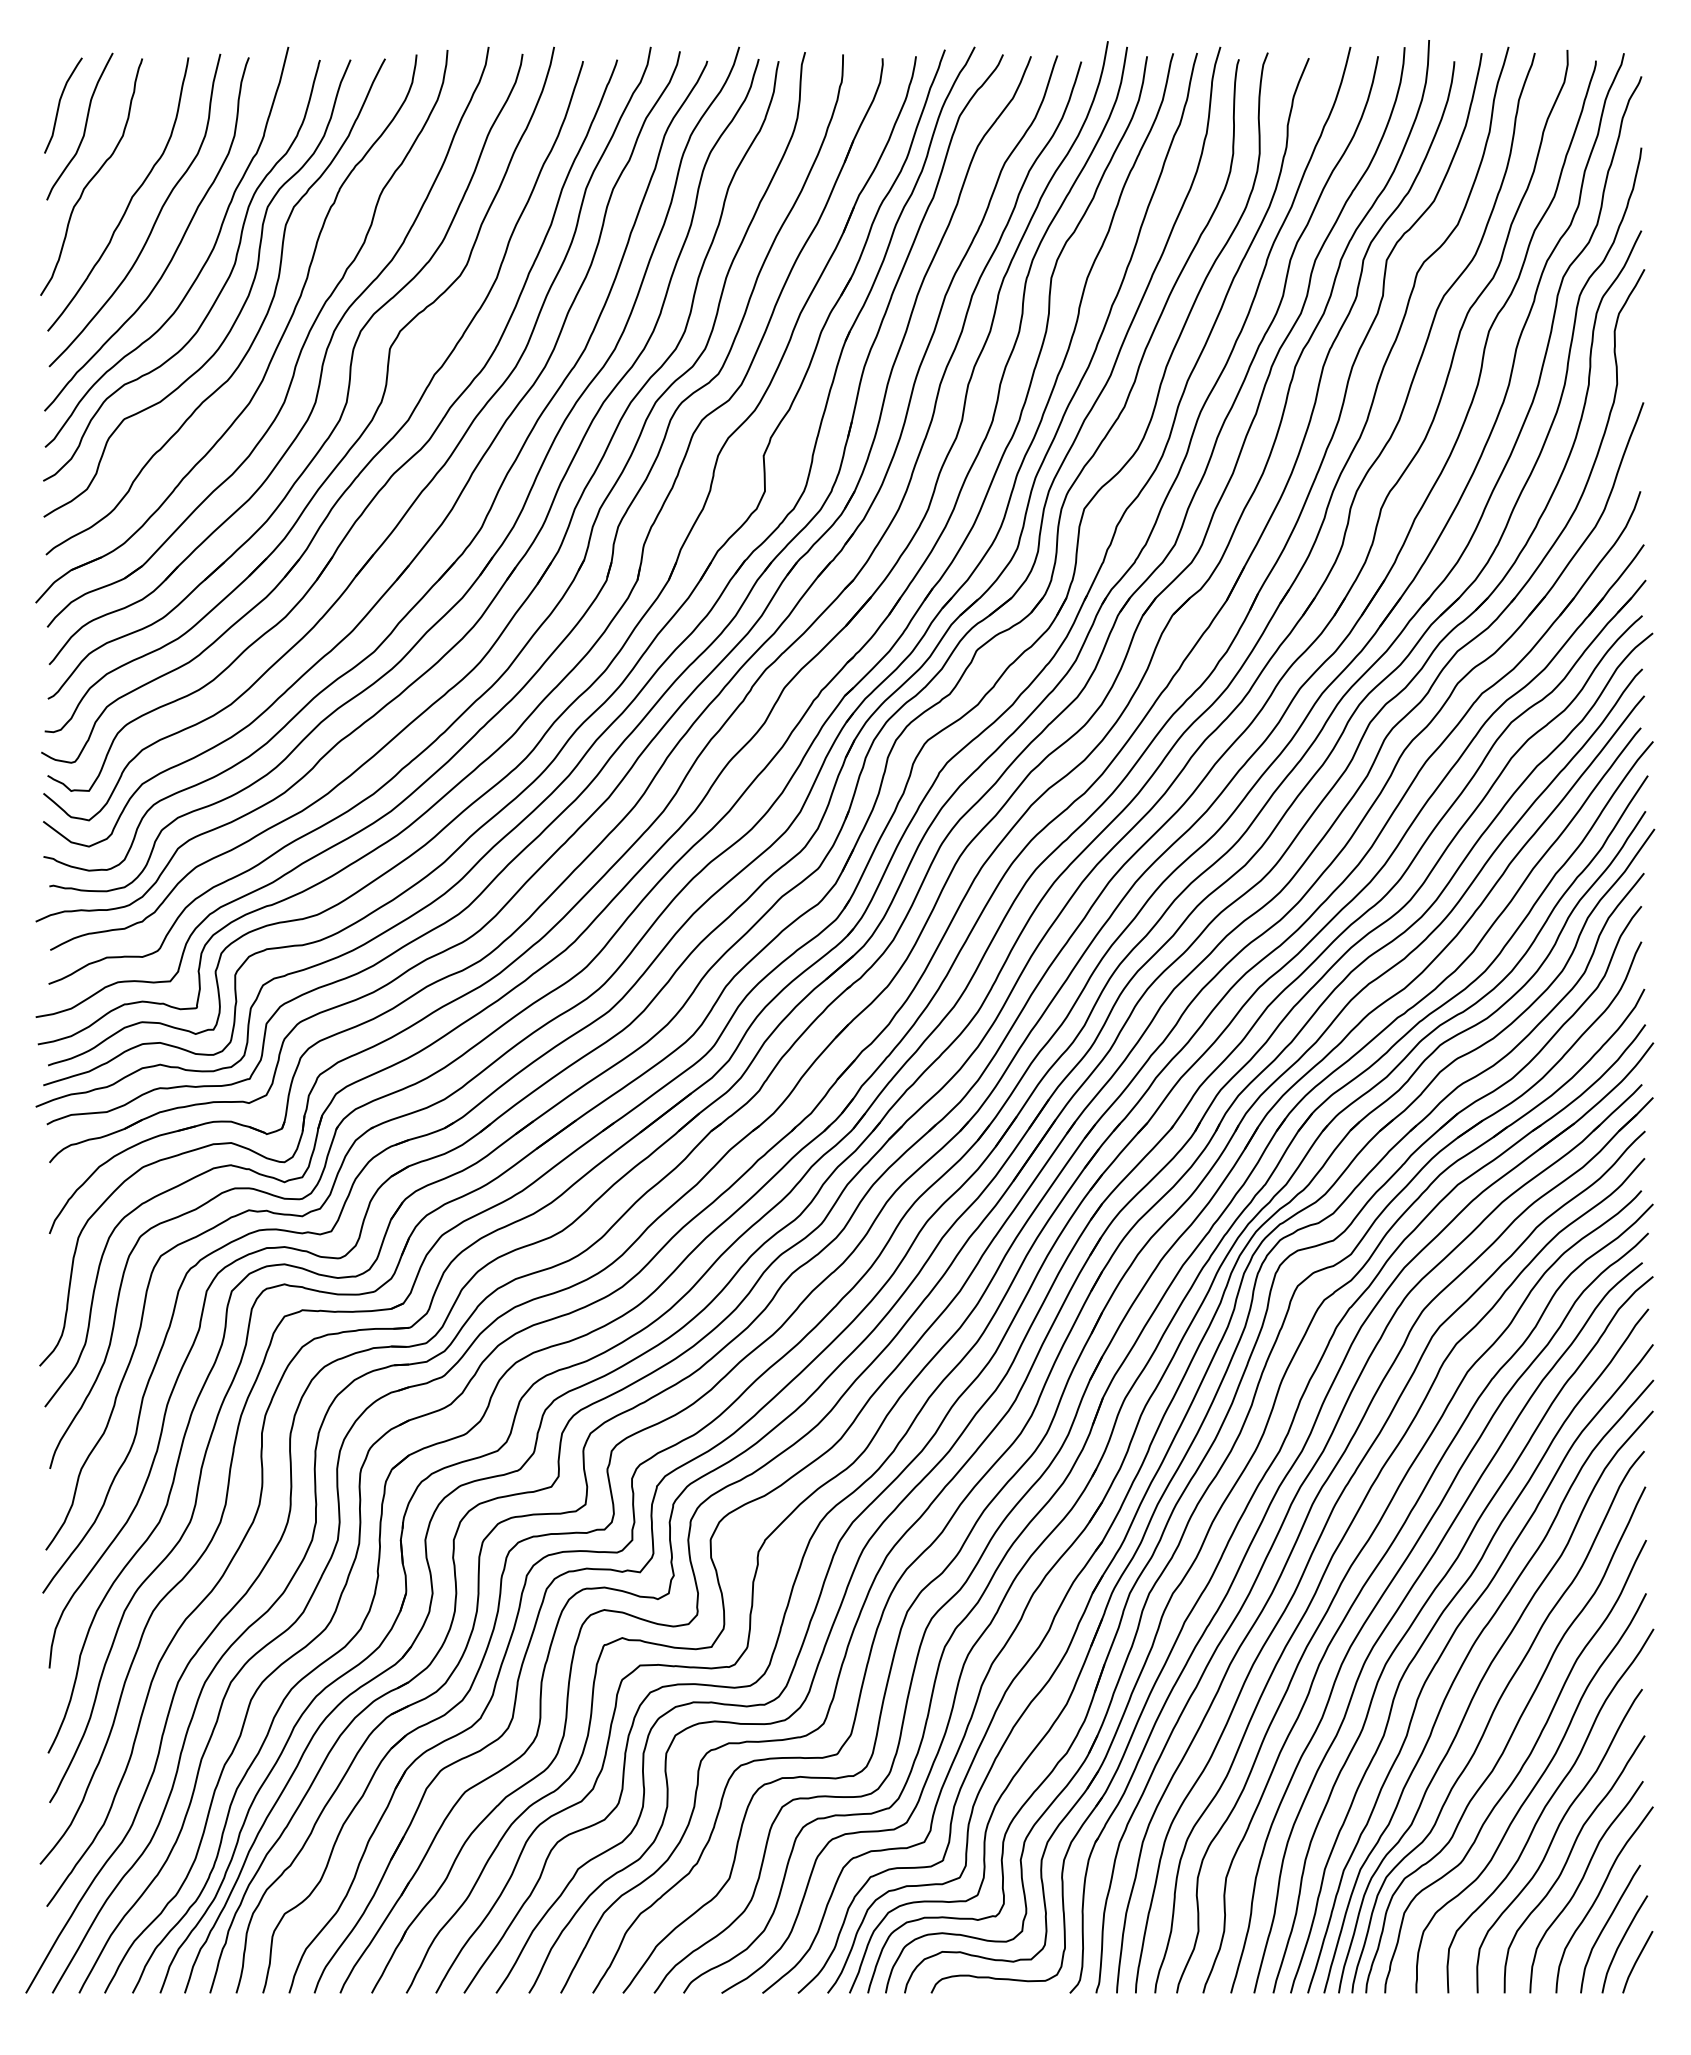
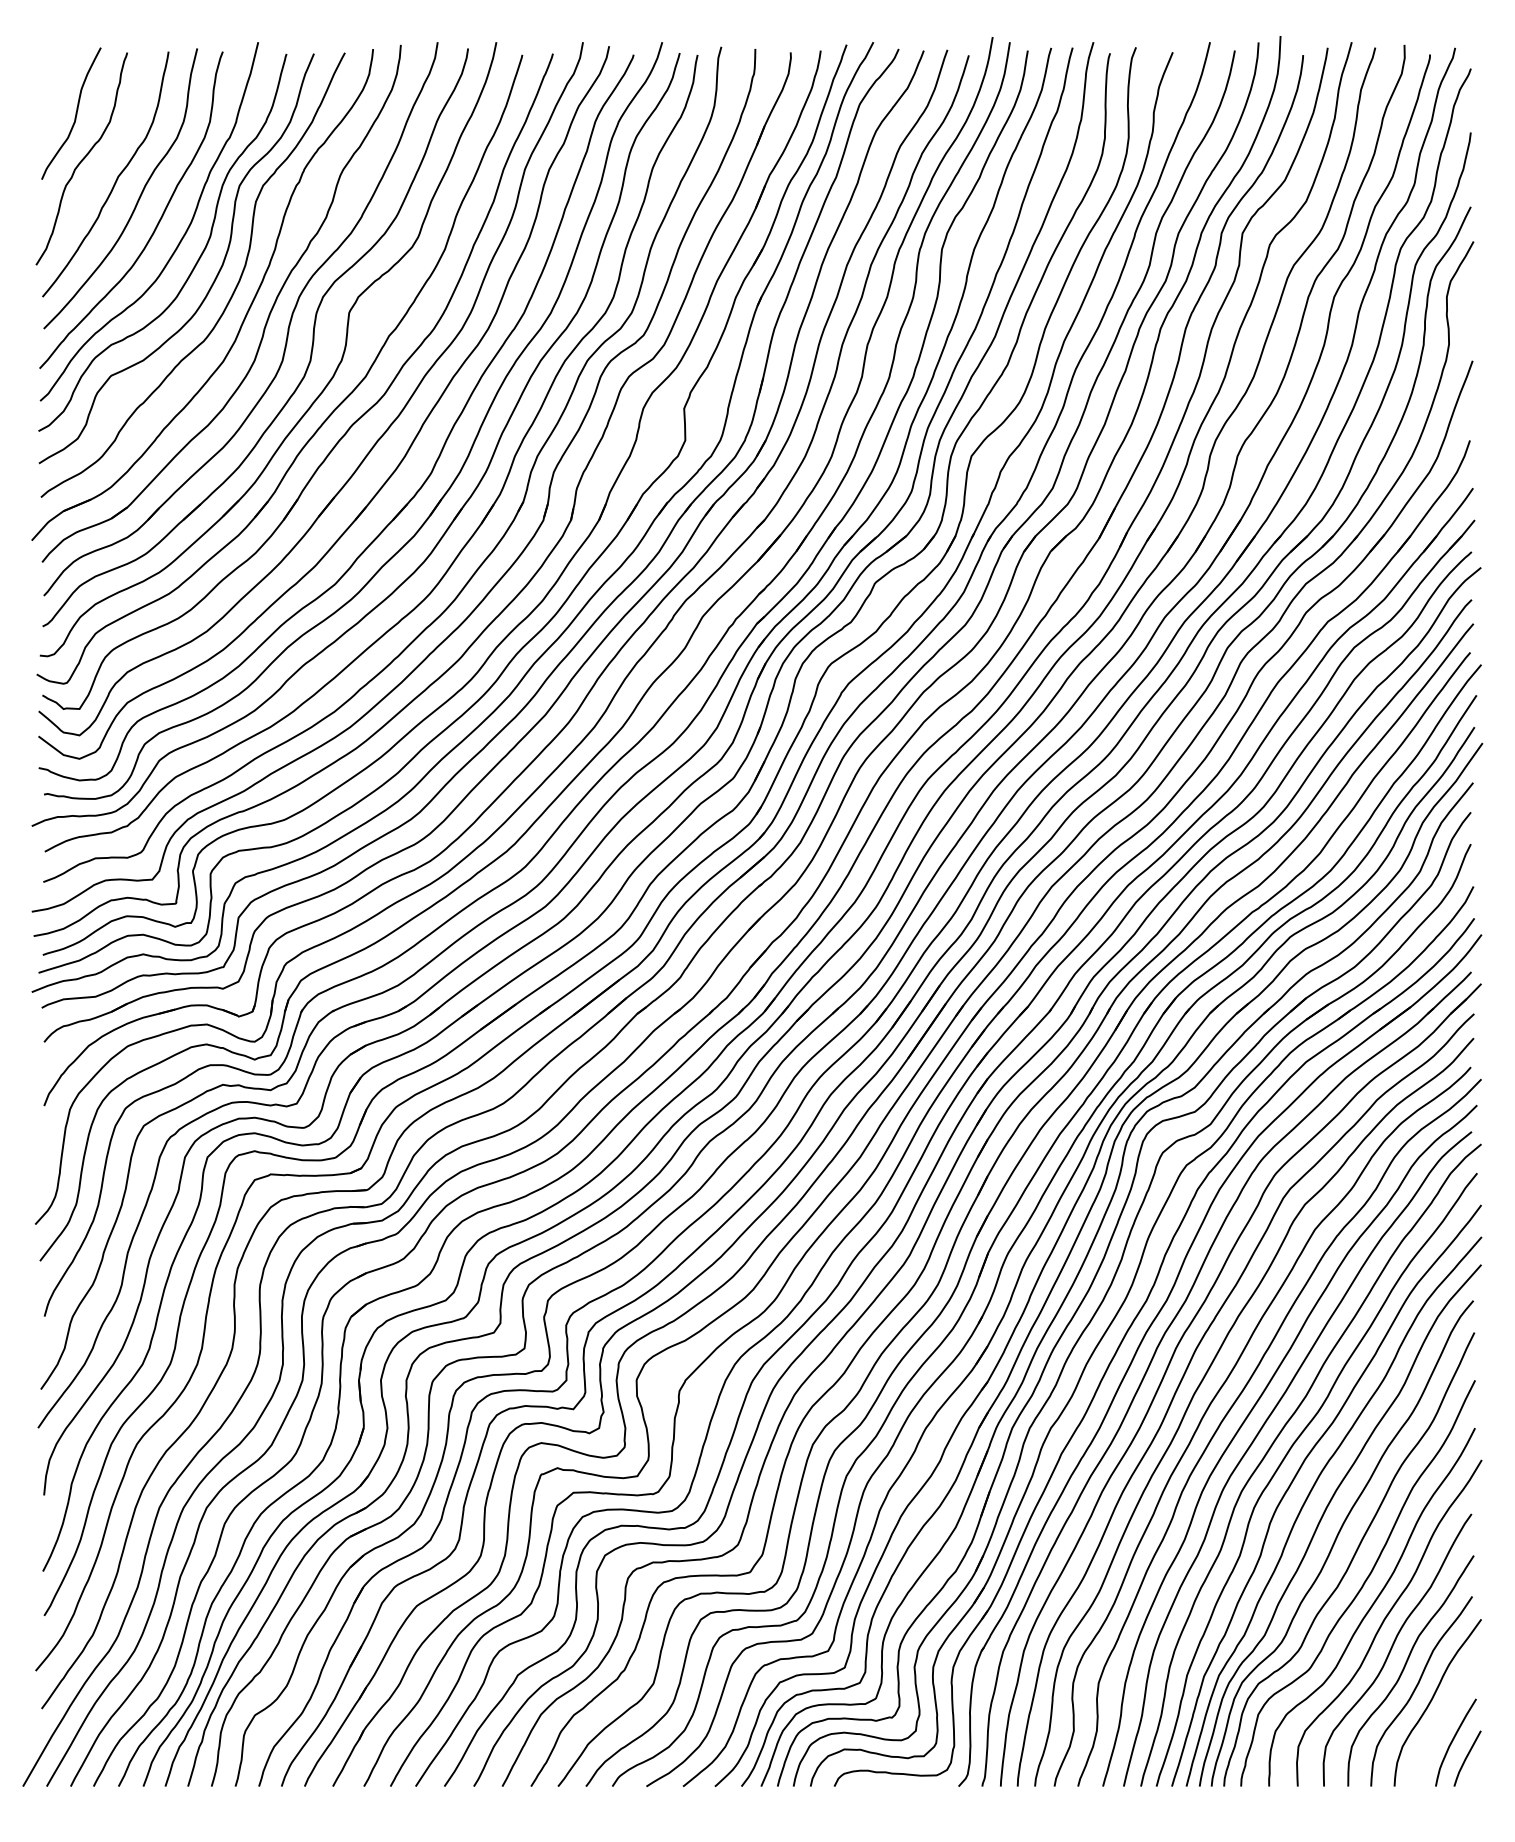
curve: (60, 103) -> (53, 92), removed
curve: (1606, 1925) -> (1439, 1725), removed

